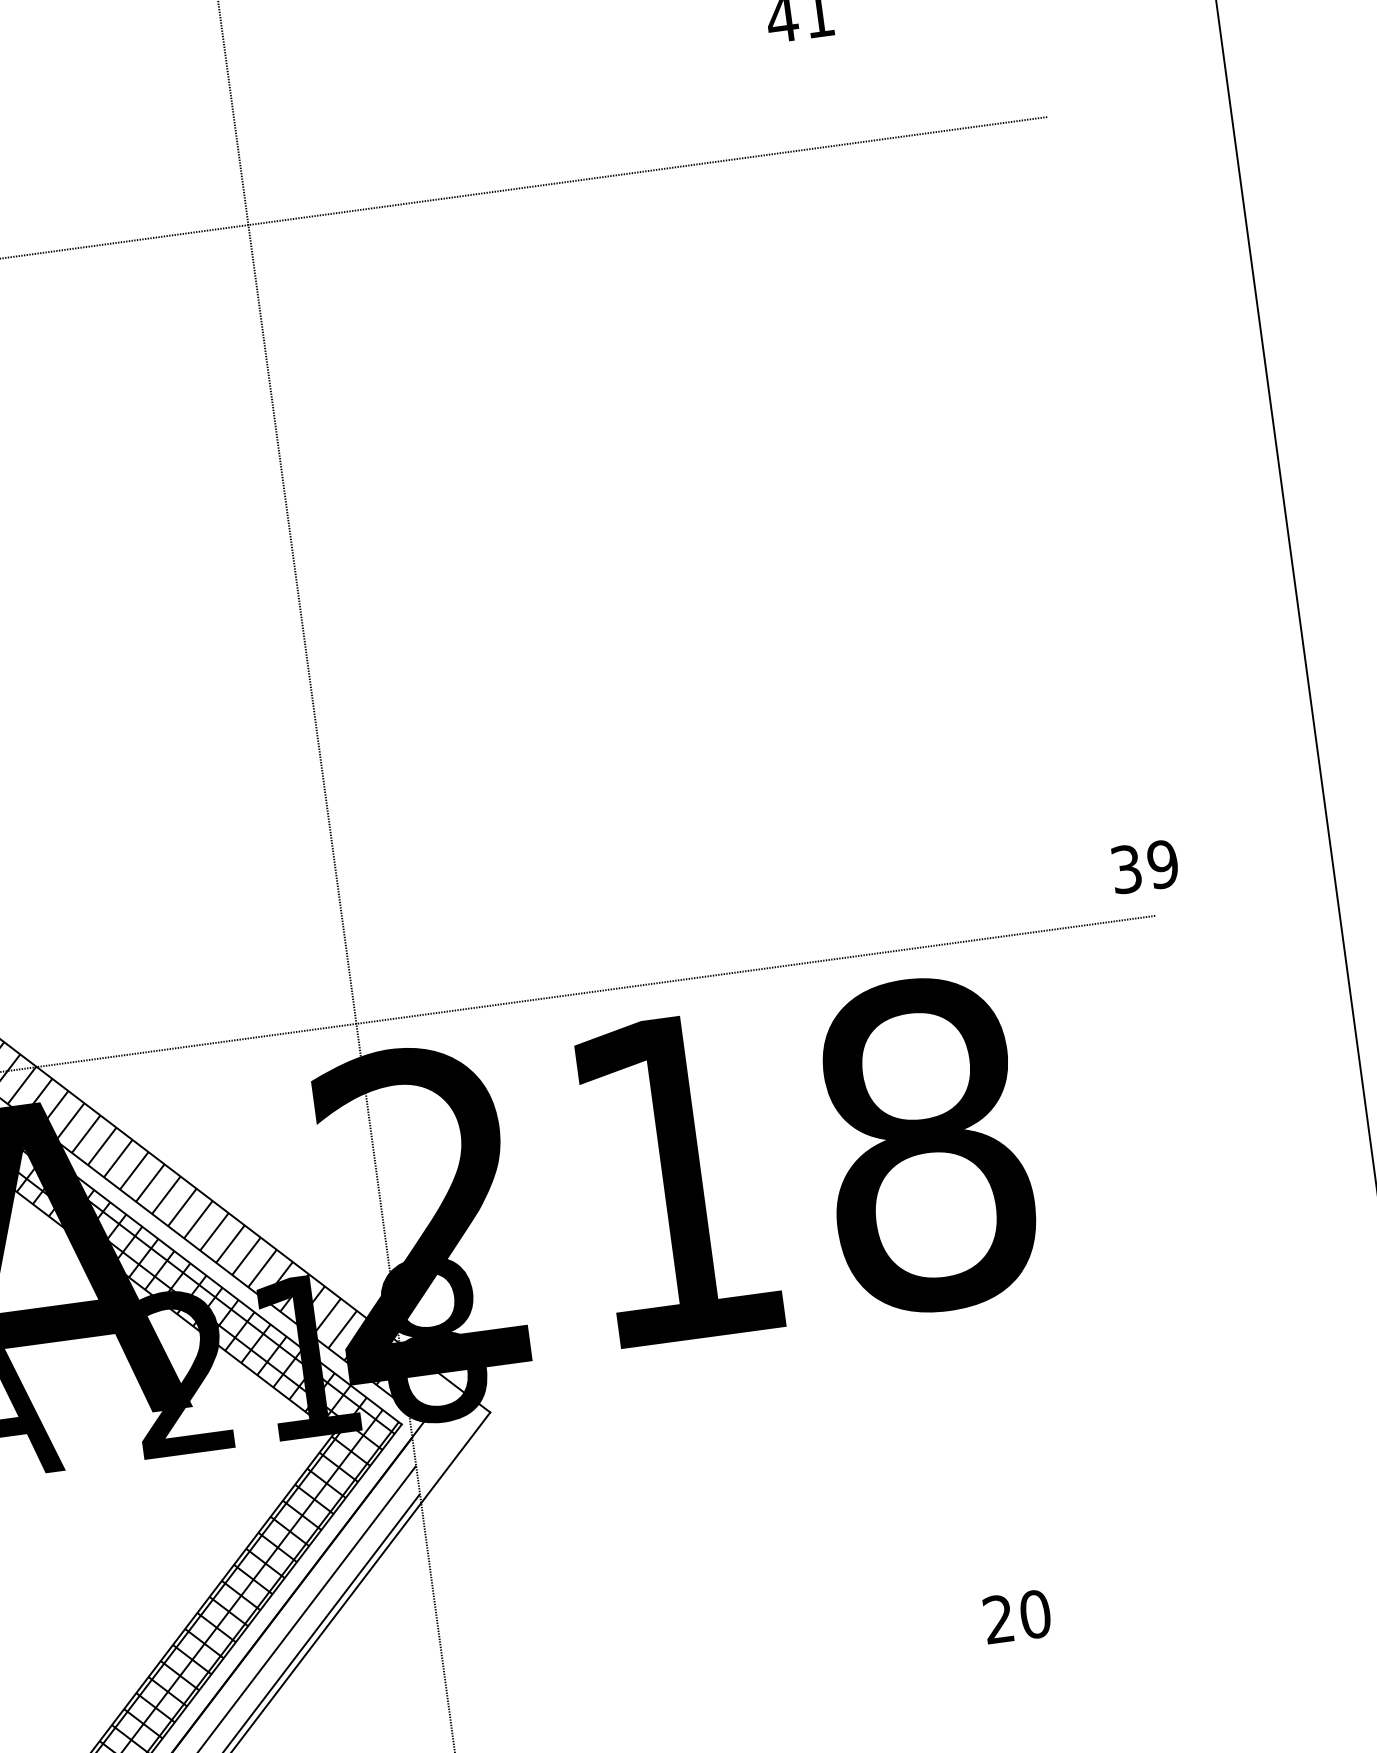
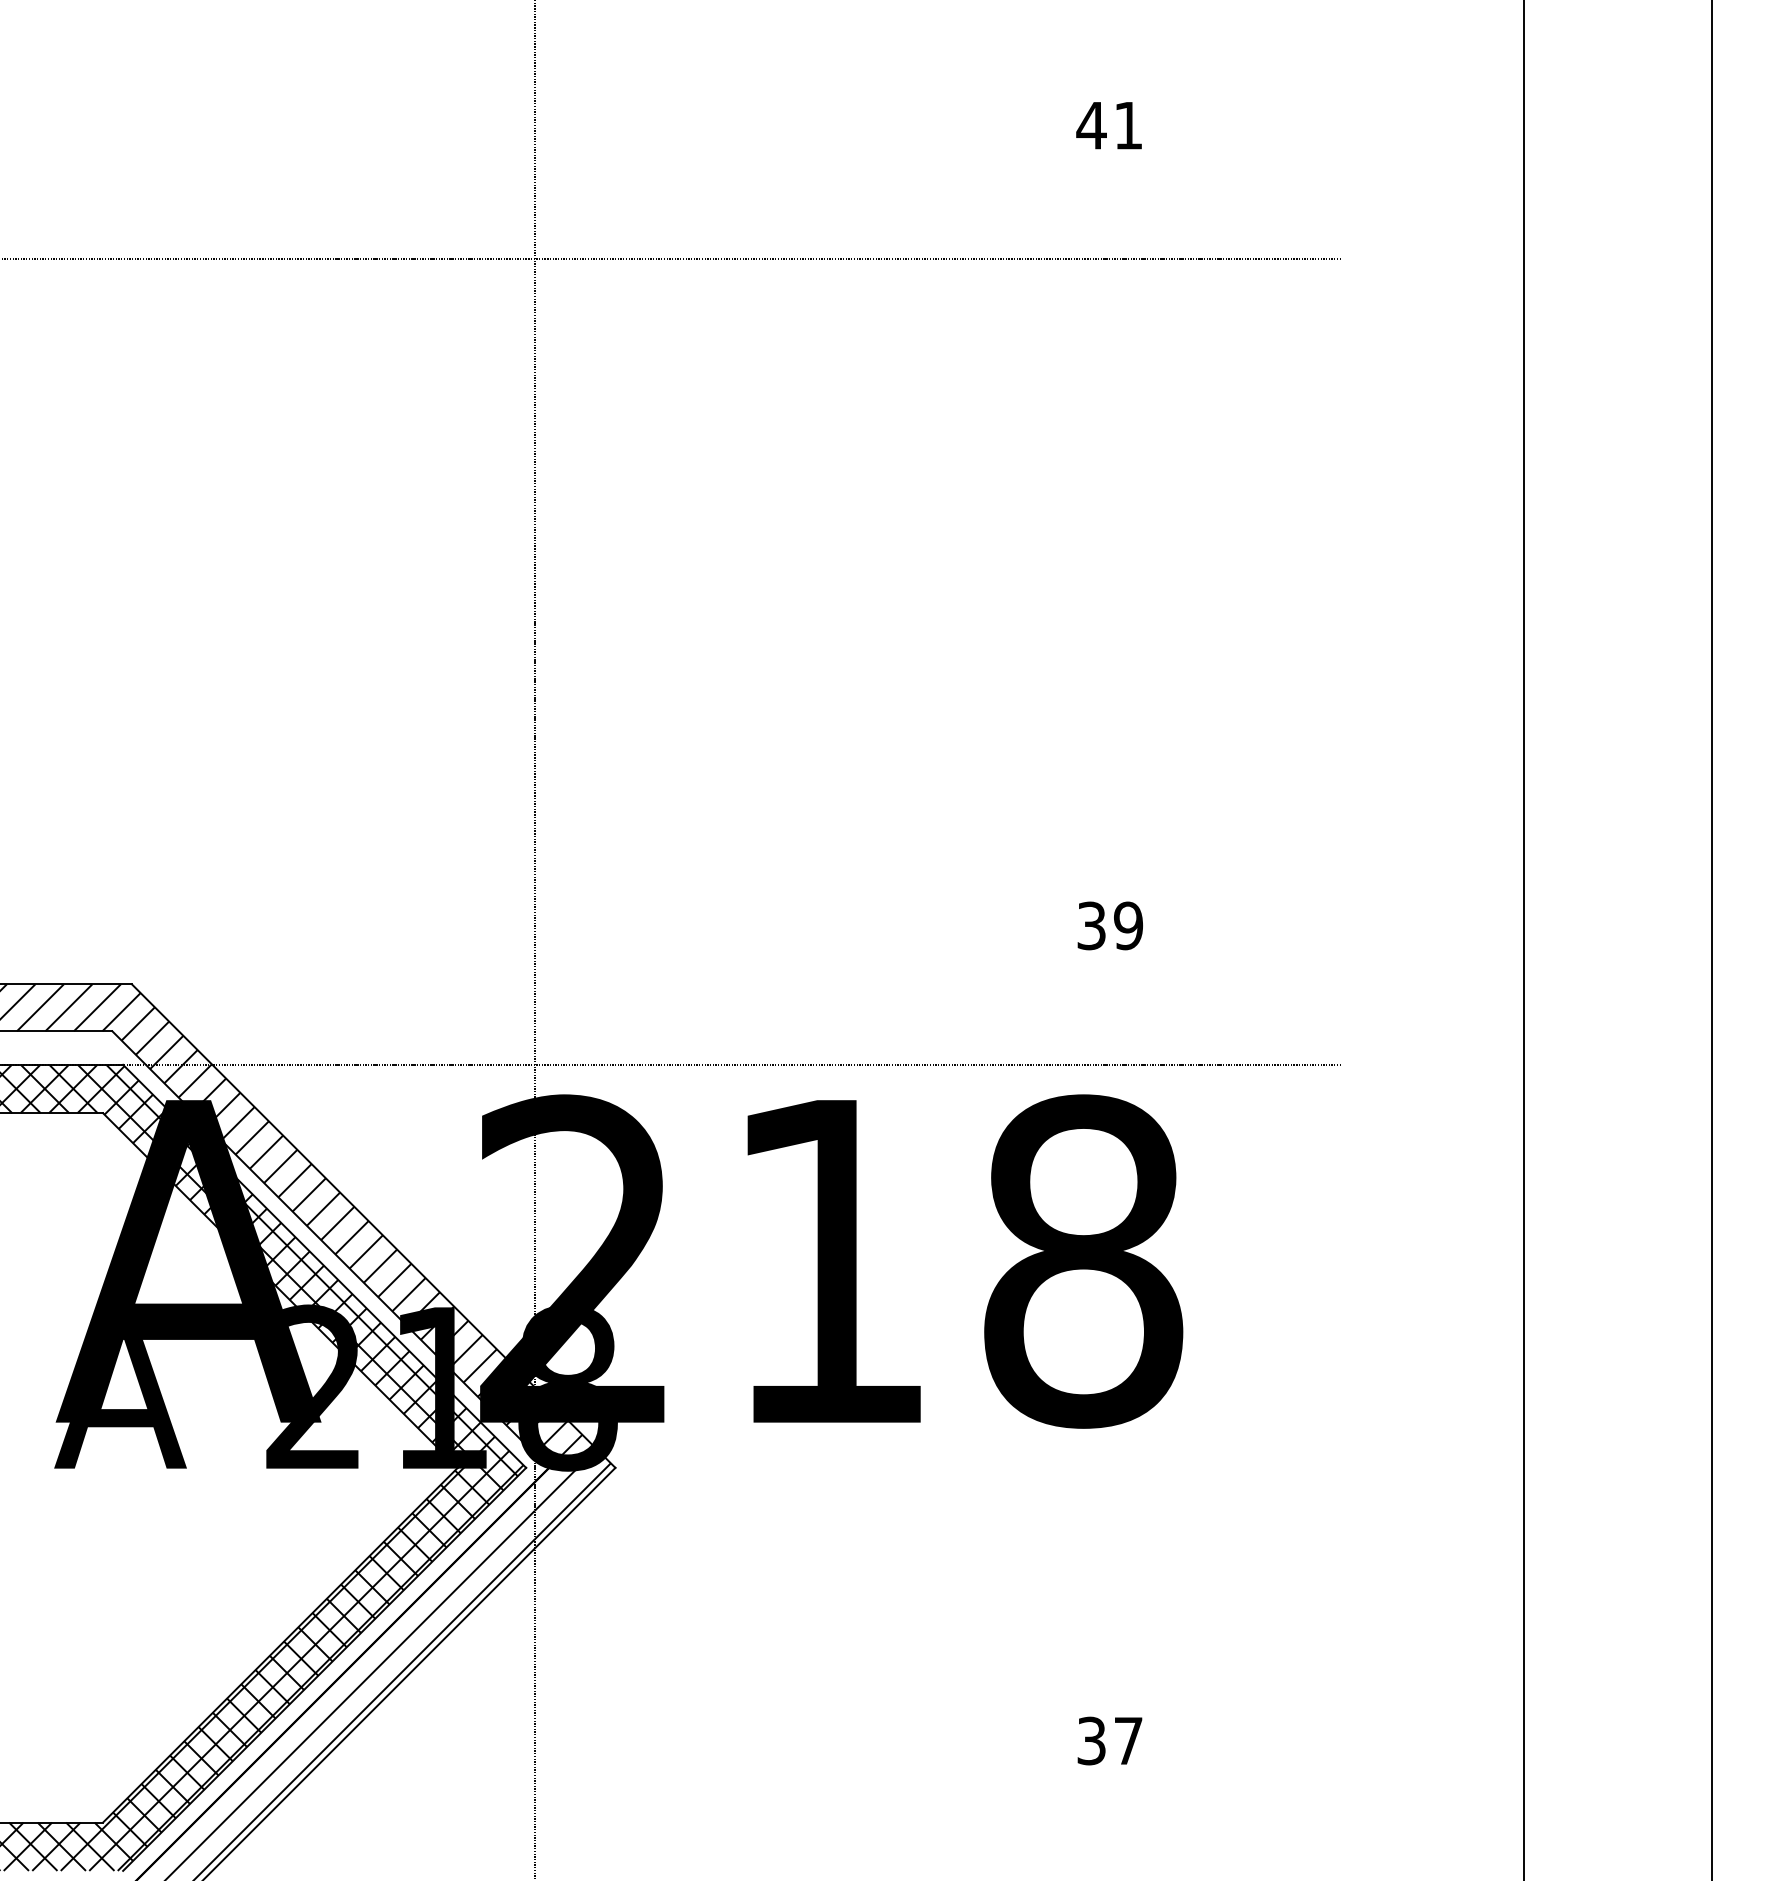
text: (1144, 866) -> (1109, 925), moved
hatch: (447, 1415) -> (572, 1465), added
text: (1017, 1616) -> (1110, 1740), 20 -> 37

